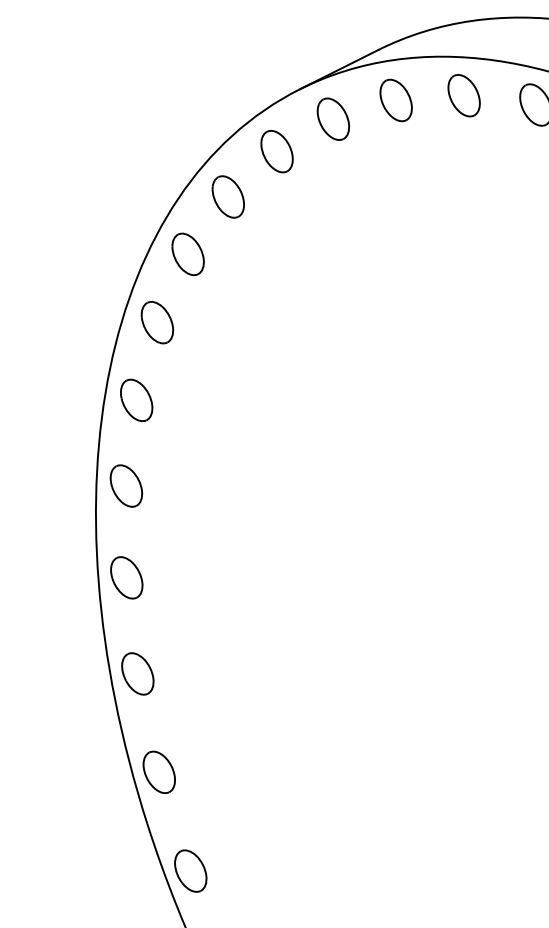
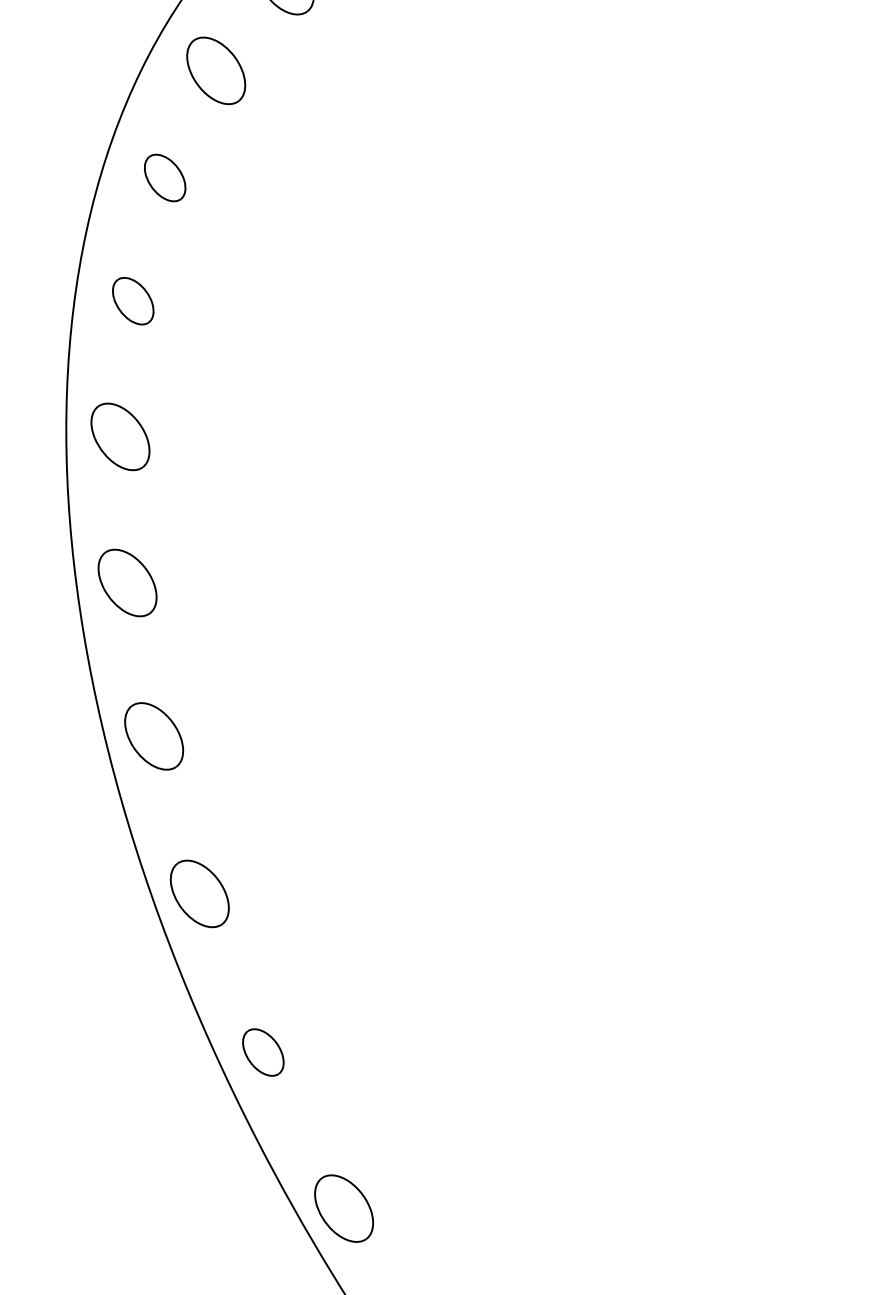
part: (187, 253) -> (163, 176), size x0.7
part: (157, 322) -> (133, 300), size x0.7
part: (158, 772) -> (262, 1052), size x0.7

